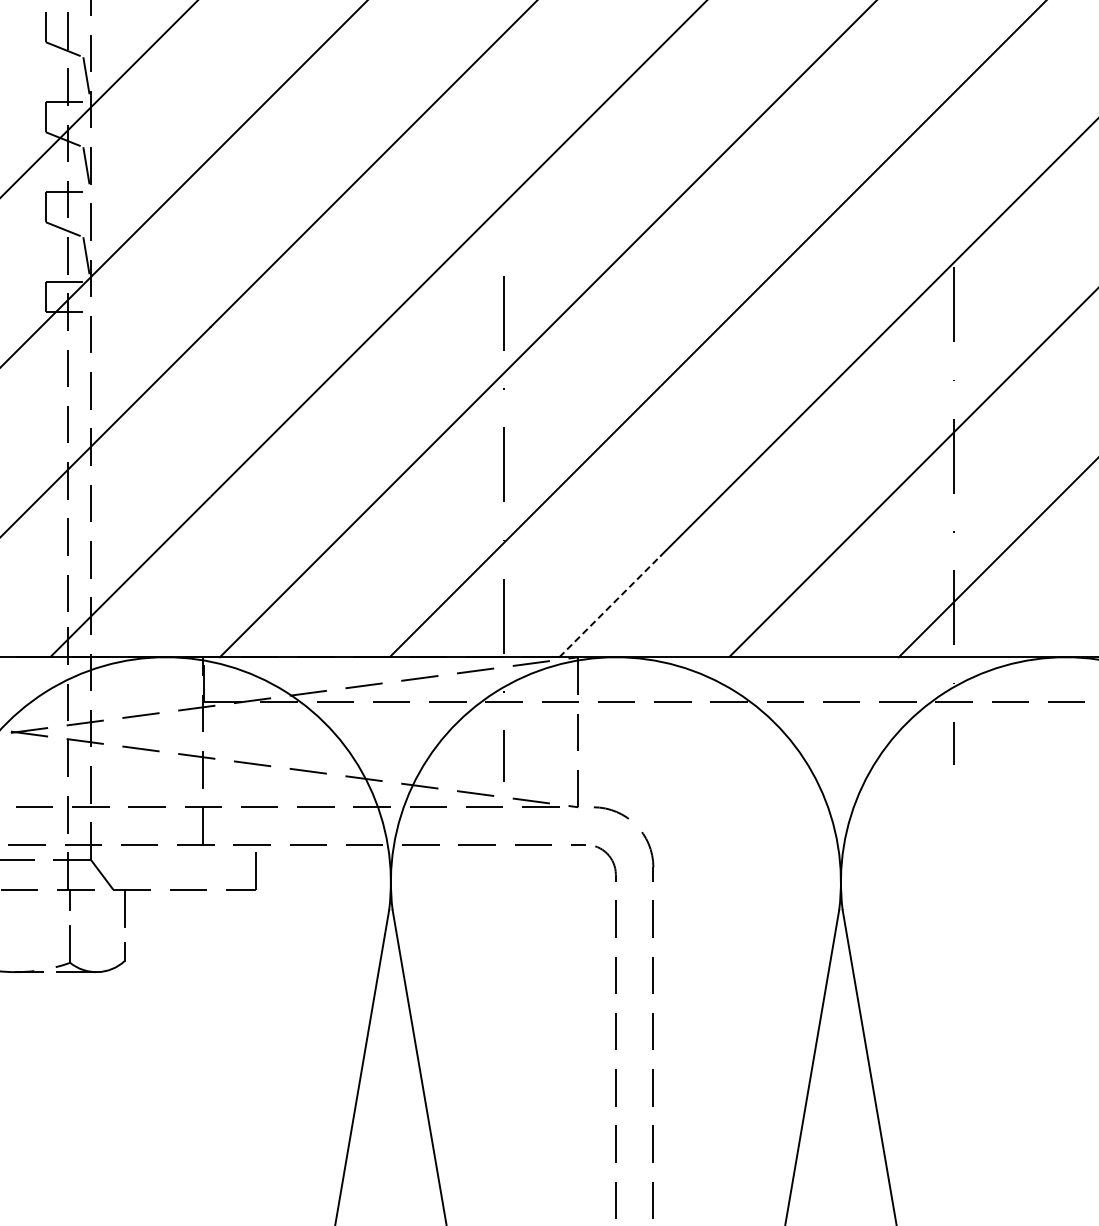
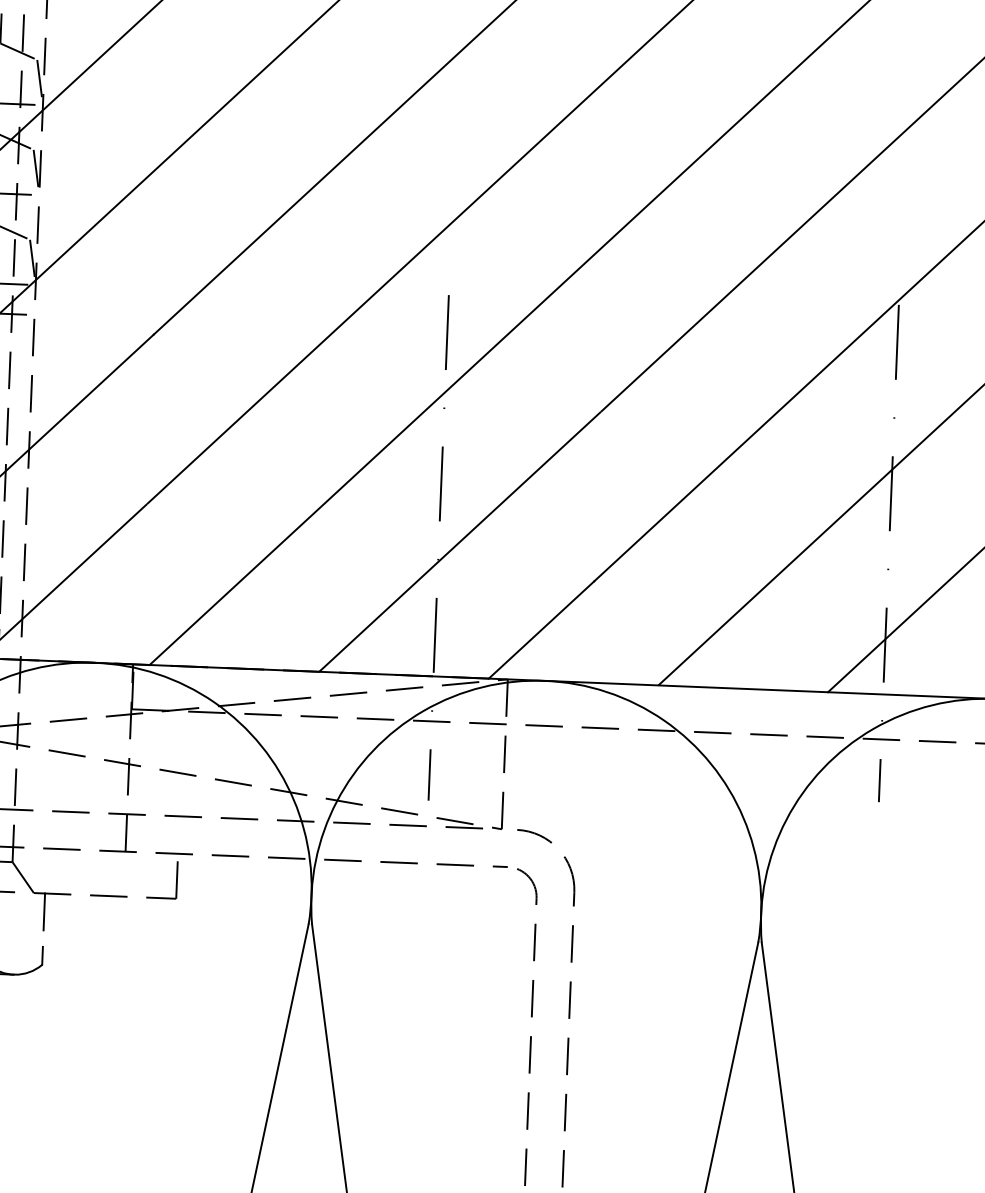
line: (610, 606) -> (541, 629), dashed -> solid

